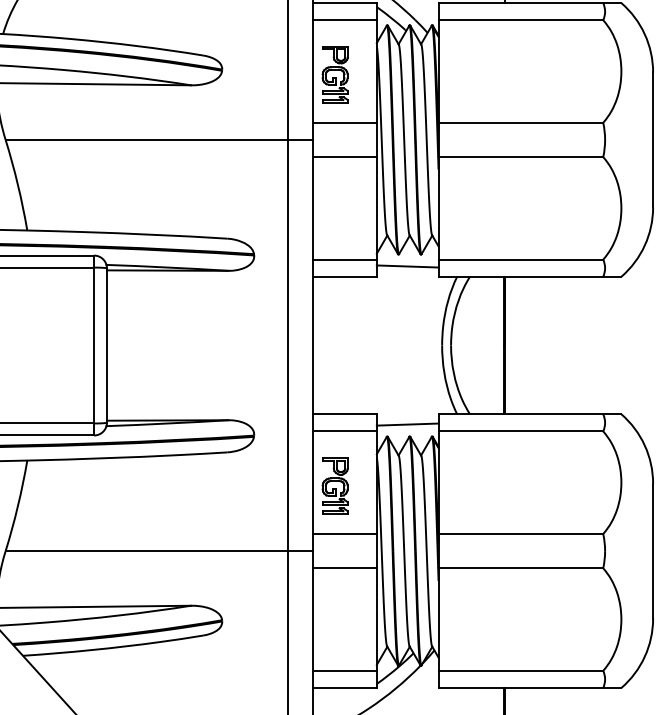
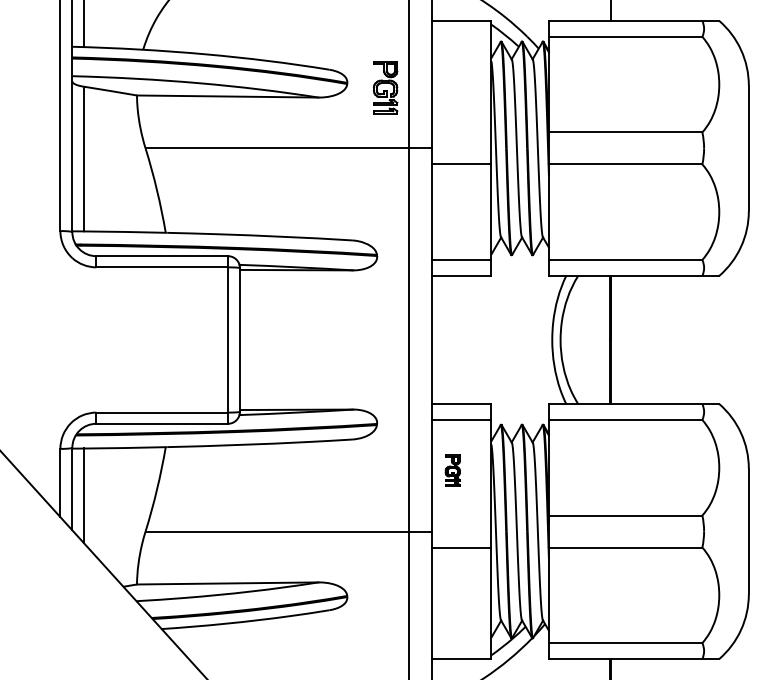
line: (344, 19) -> (461, 36), removed
part: (335, 74) -> (385, 87), moved
line: (344, 122) -> (461, 132), removed
line: (406, 266) -> (519, 266), removed
line: (406, 424) -> (519, 413), removed
part: (335, 485) -> (452, 470), size x0.6
line: (344, 533) -> (461, 515), removed
line: (344, 671) -> (461, 643), removed

